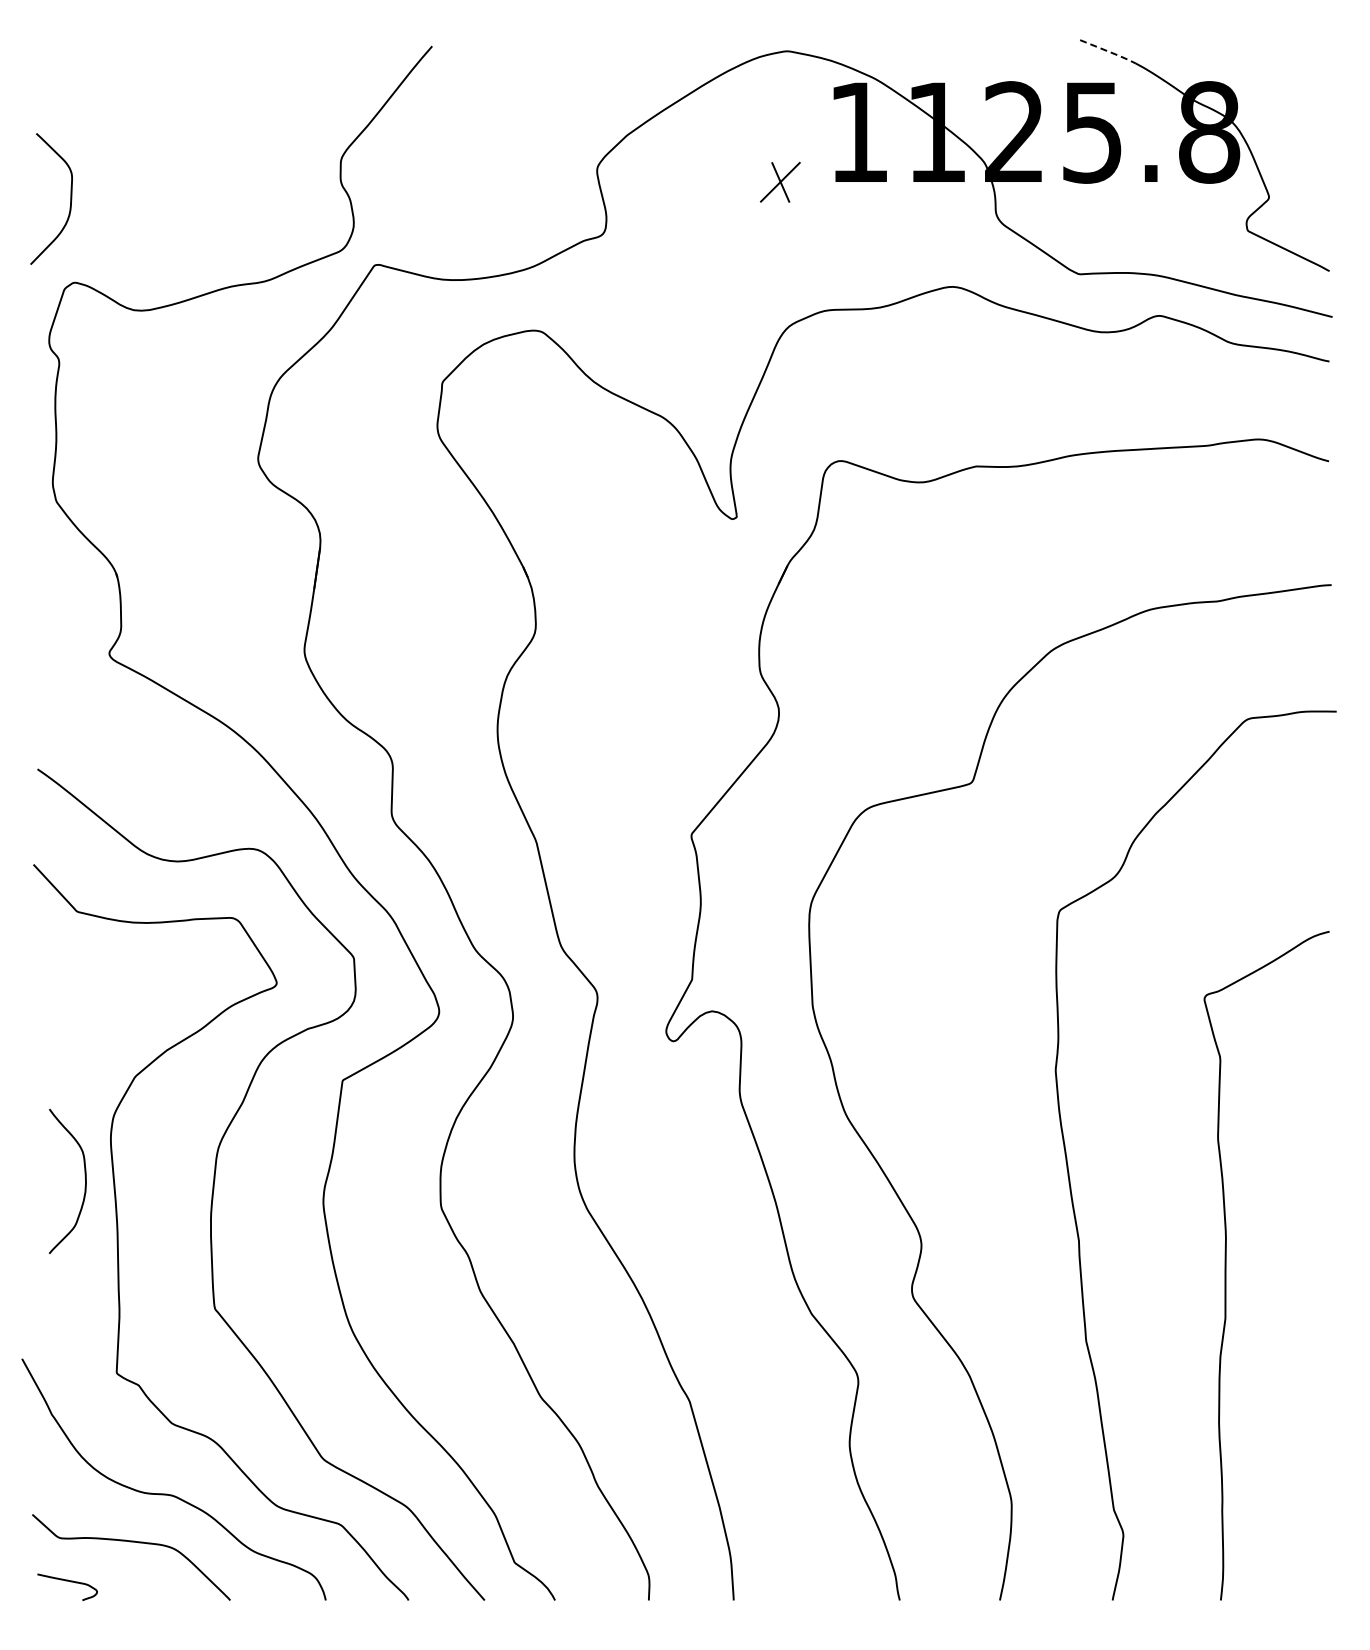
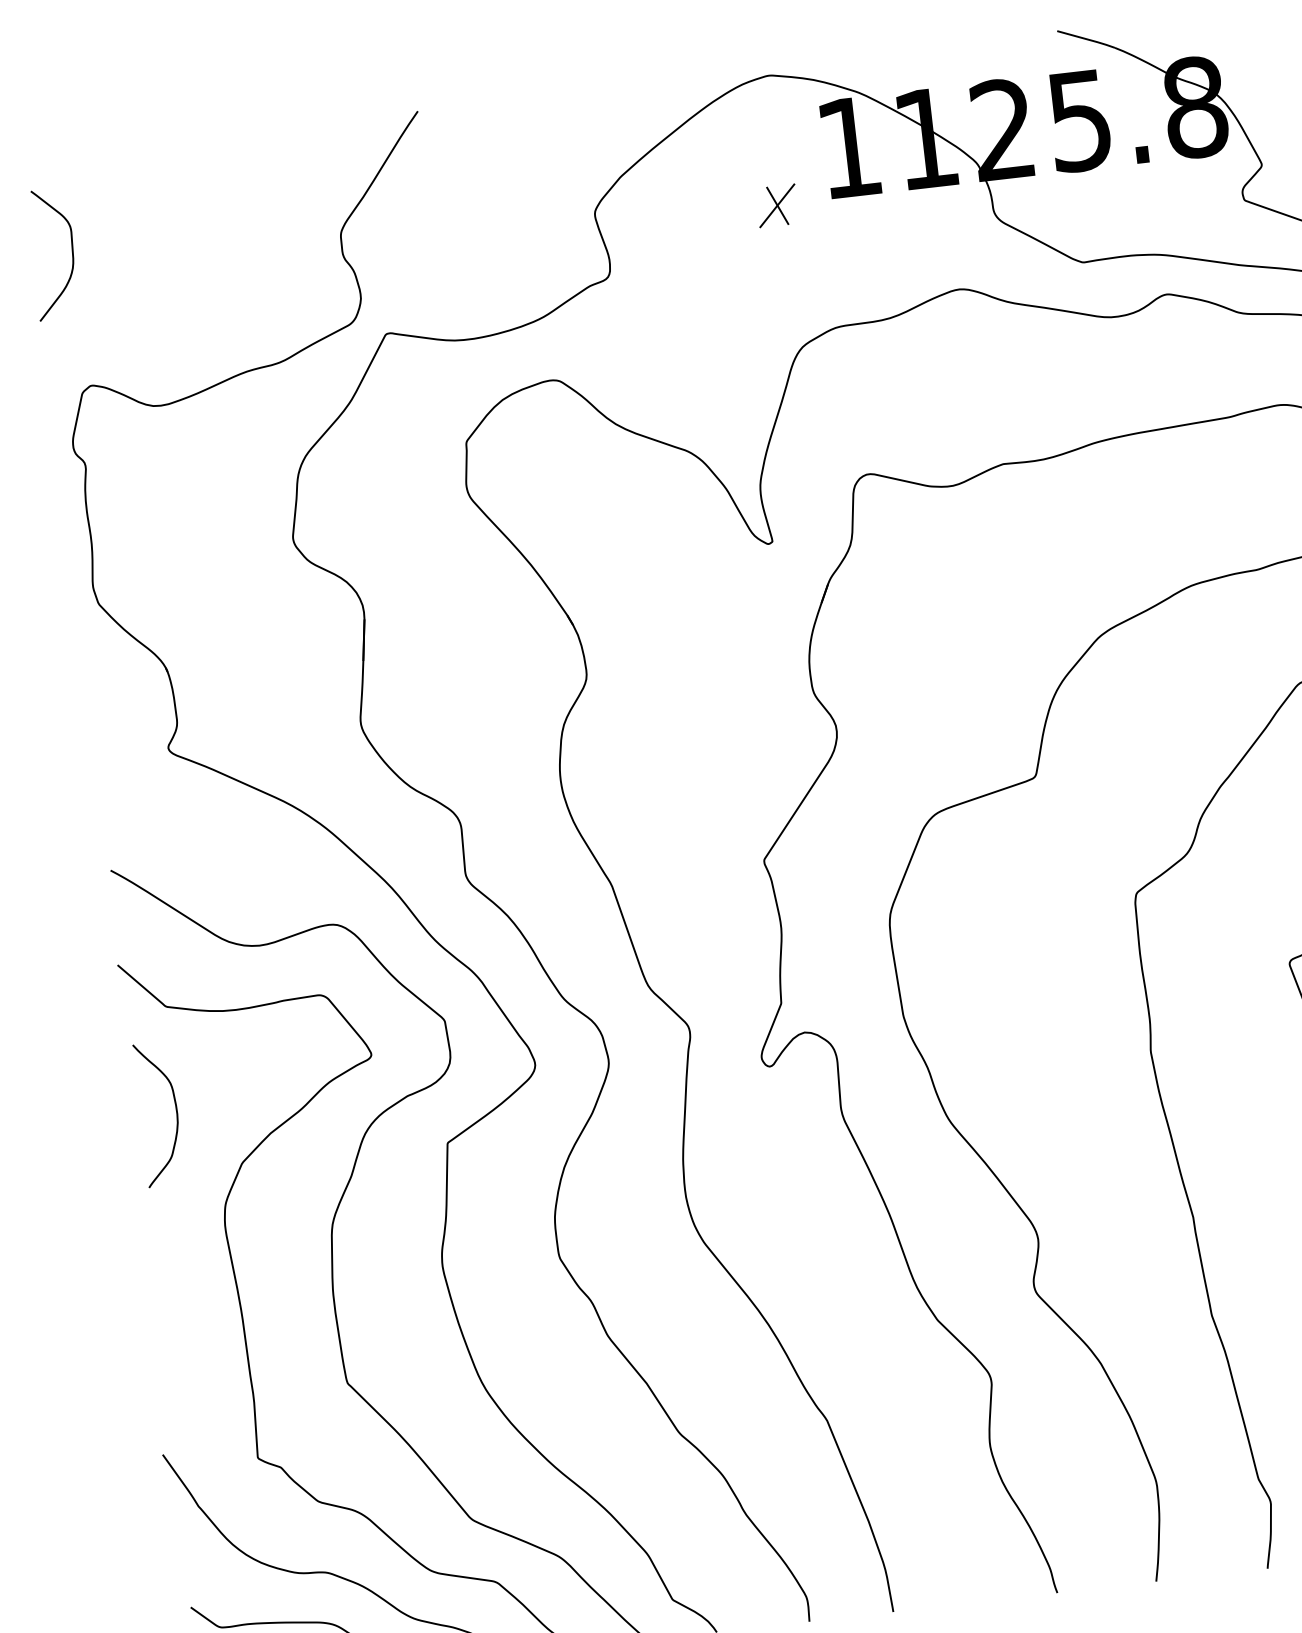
line: (1110, 52) -> (1088, 39), dashed -> solid
curve: (70, 198) -> (72, 251), moved
curve: (84, 1176) -> (175, 1107), moved

